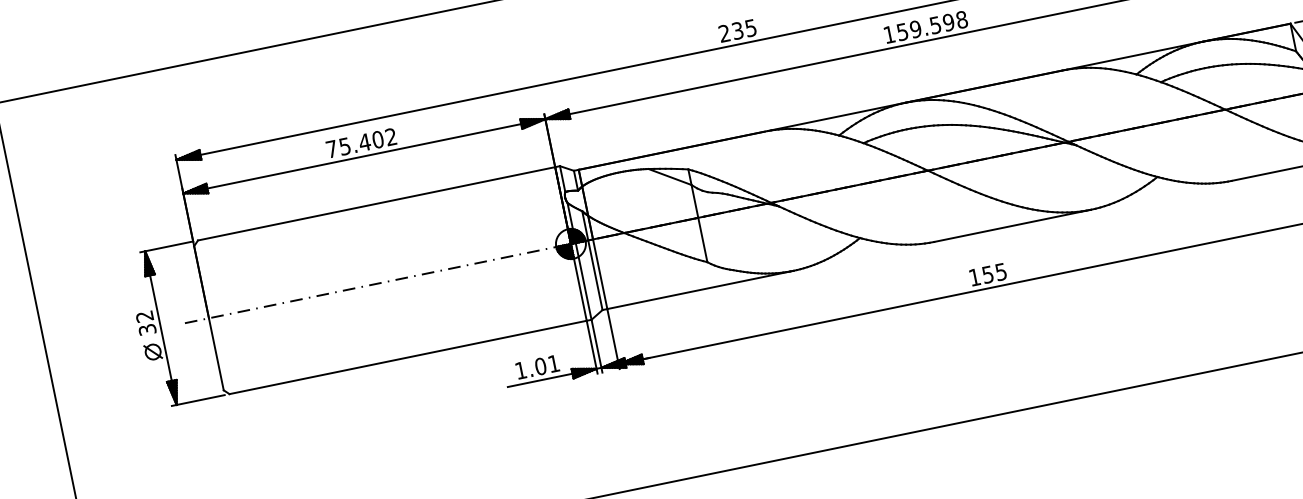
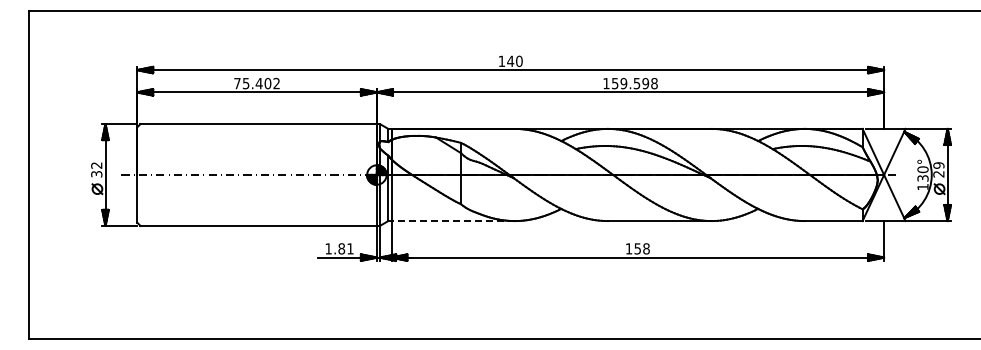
text: (737, 31) -> (510, 61), 235 -> 140
text: (1001, 271) -> (646, 248), 155 -> 158
line: (701, 290) -> (453, 221), solid -> dashed
text: (540, 366) -> (341, 248), 1.01 -> 1.81

